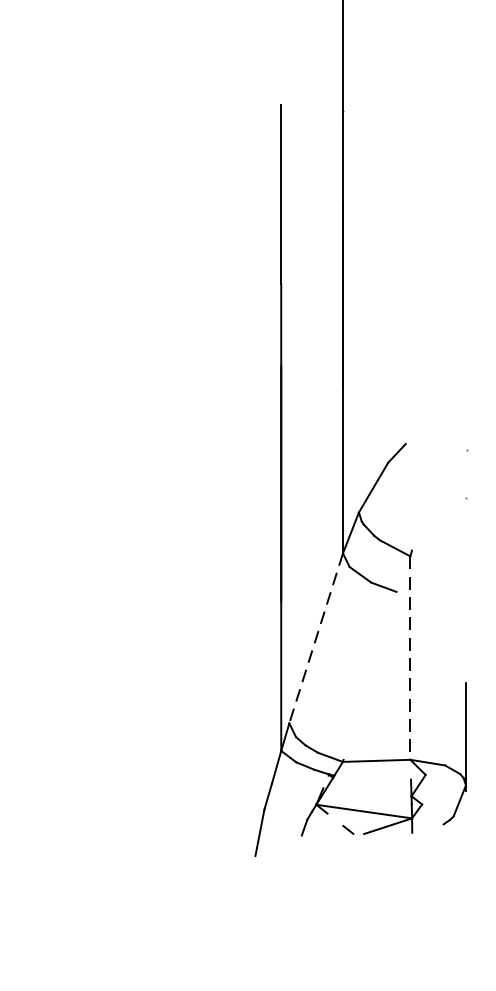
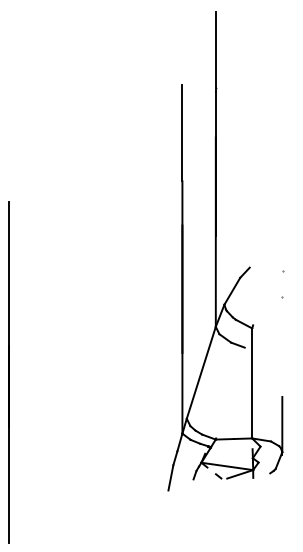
line: (316, 639) -> (201, 373), dashed -> solid
line: (410, 658) -> (252, 383), dashed -> solid

